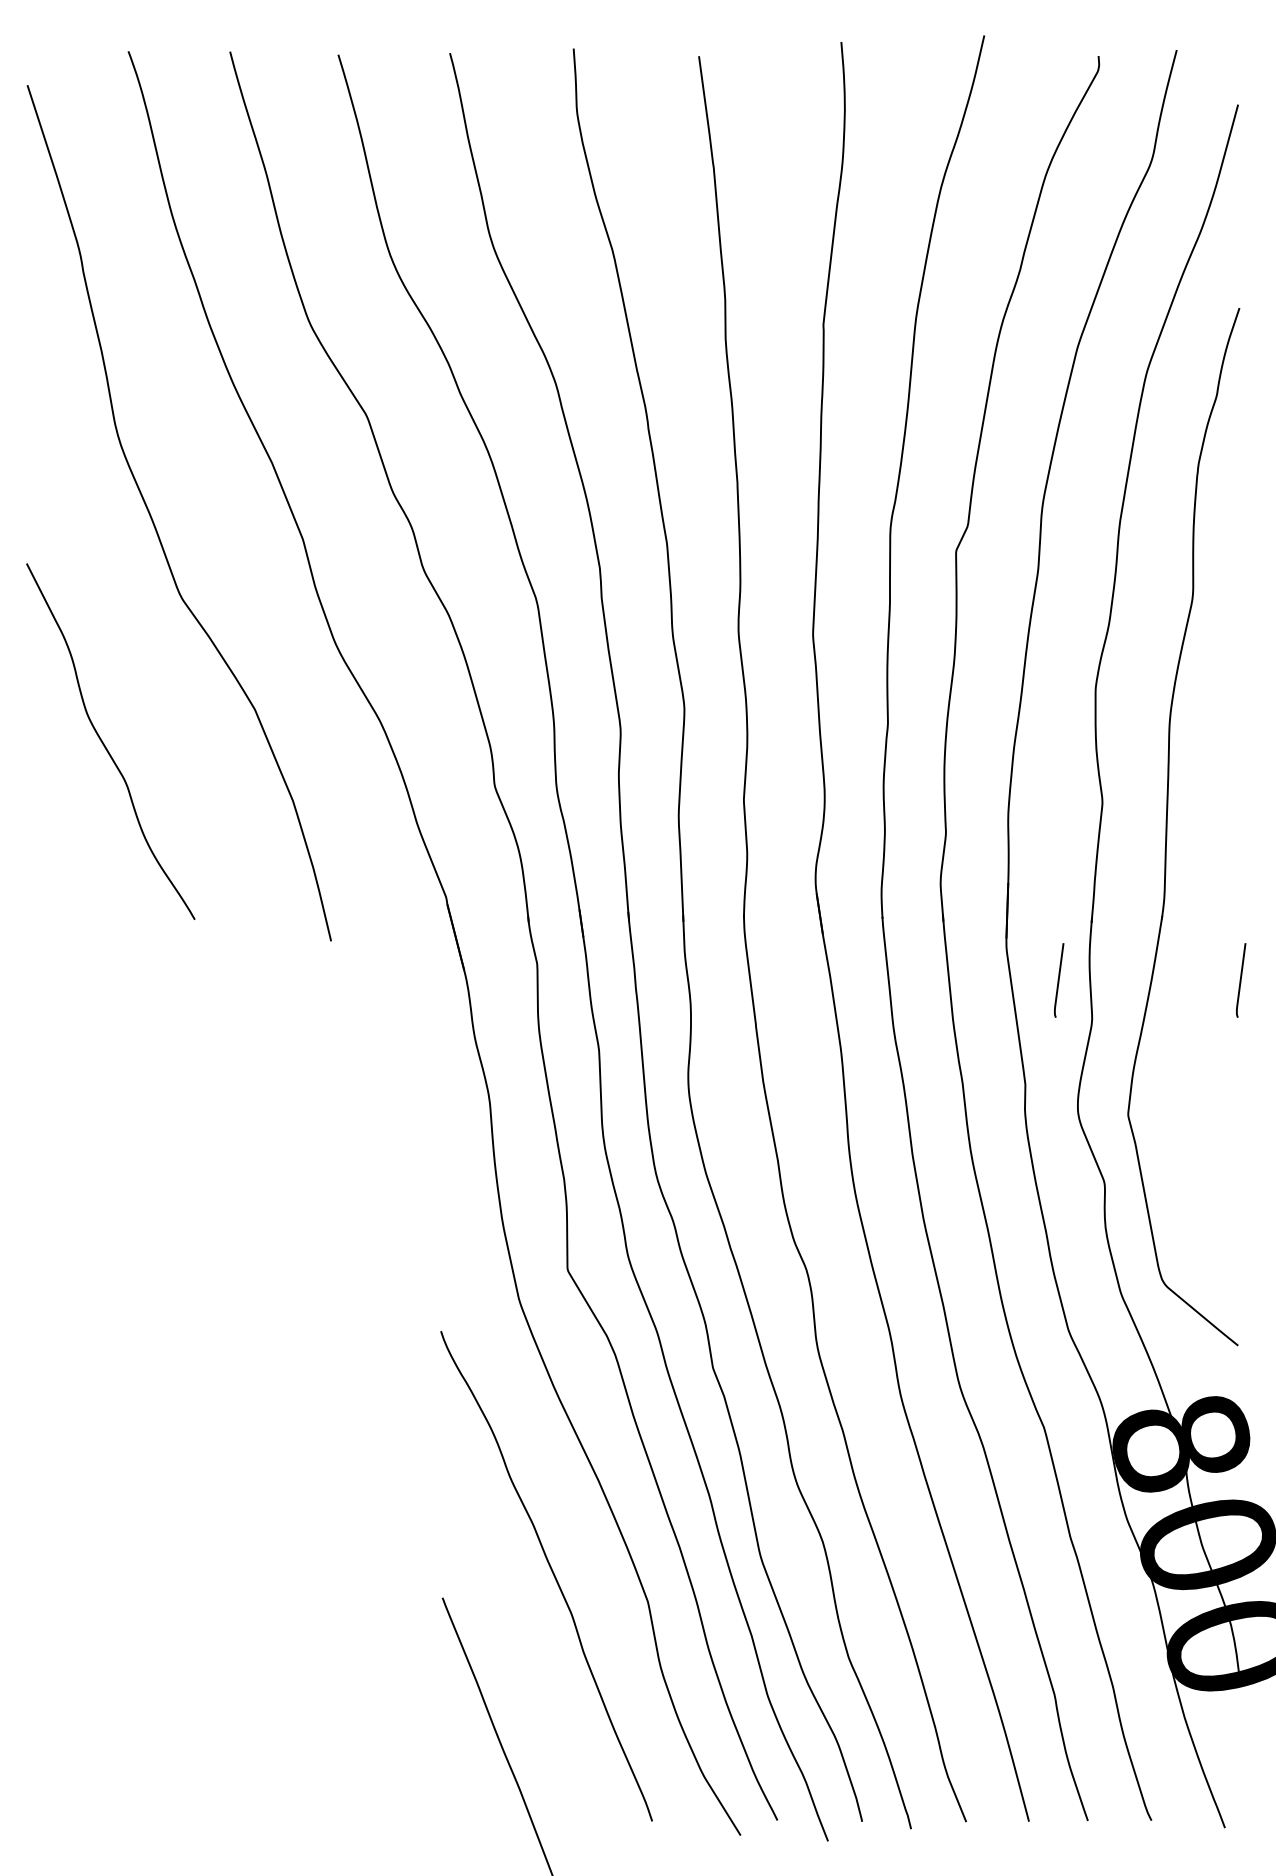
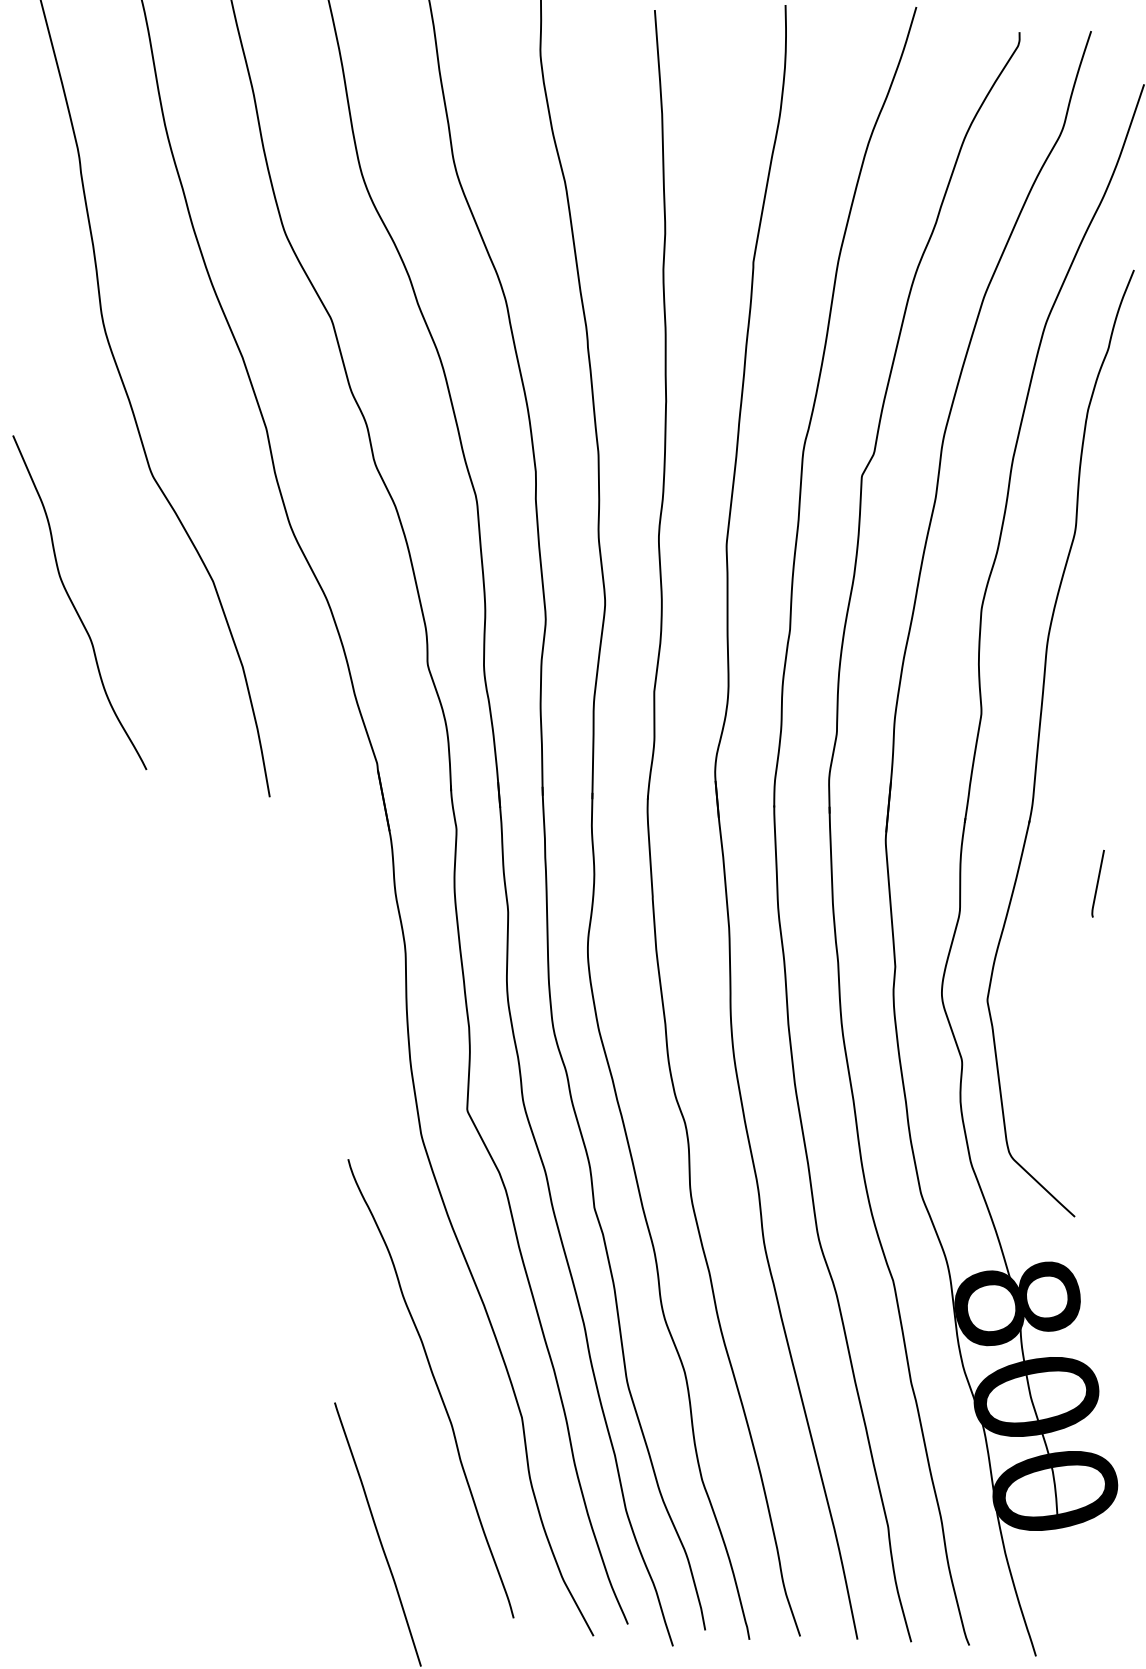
curve: (1059, 980) -> (932, 873), removed

